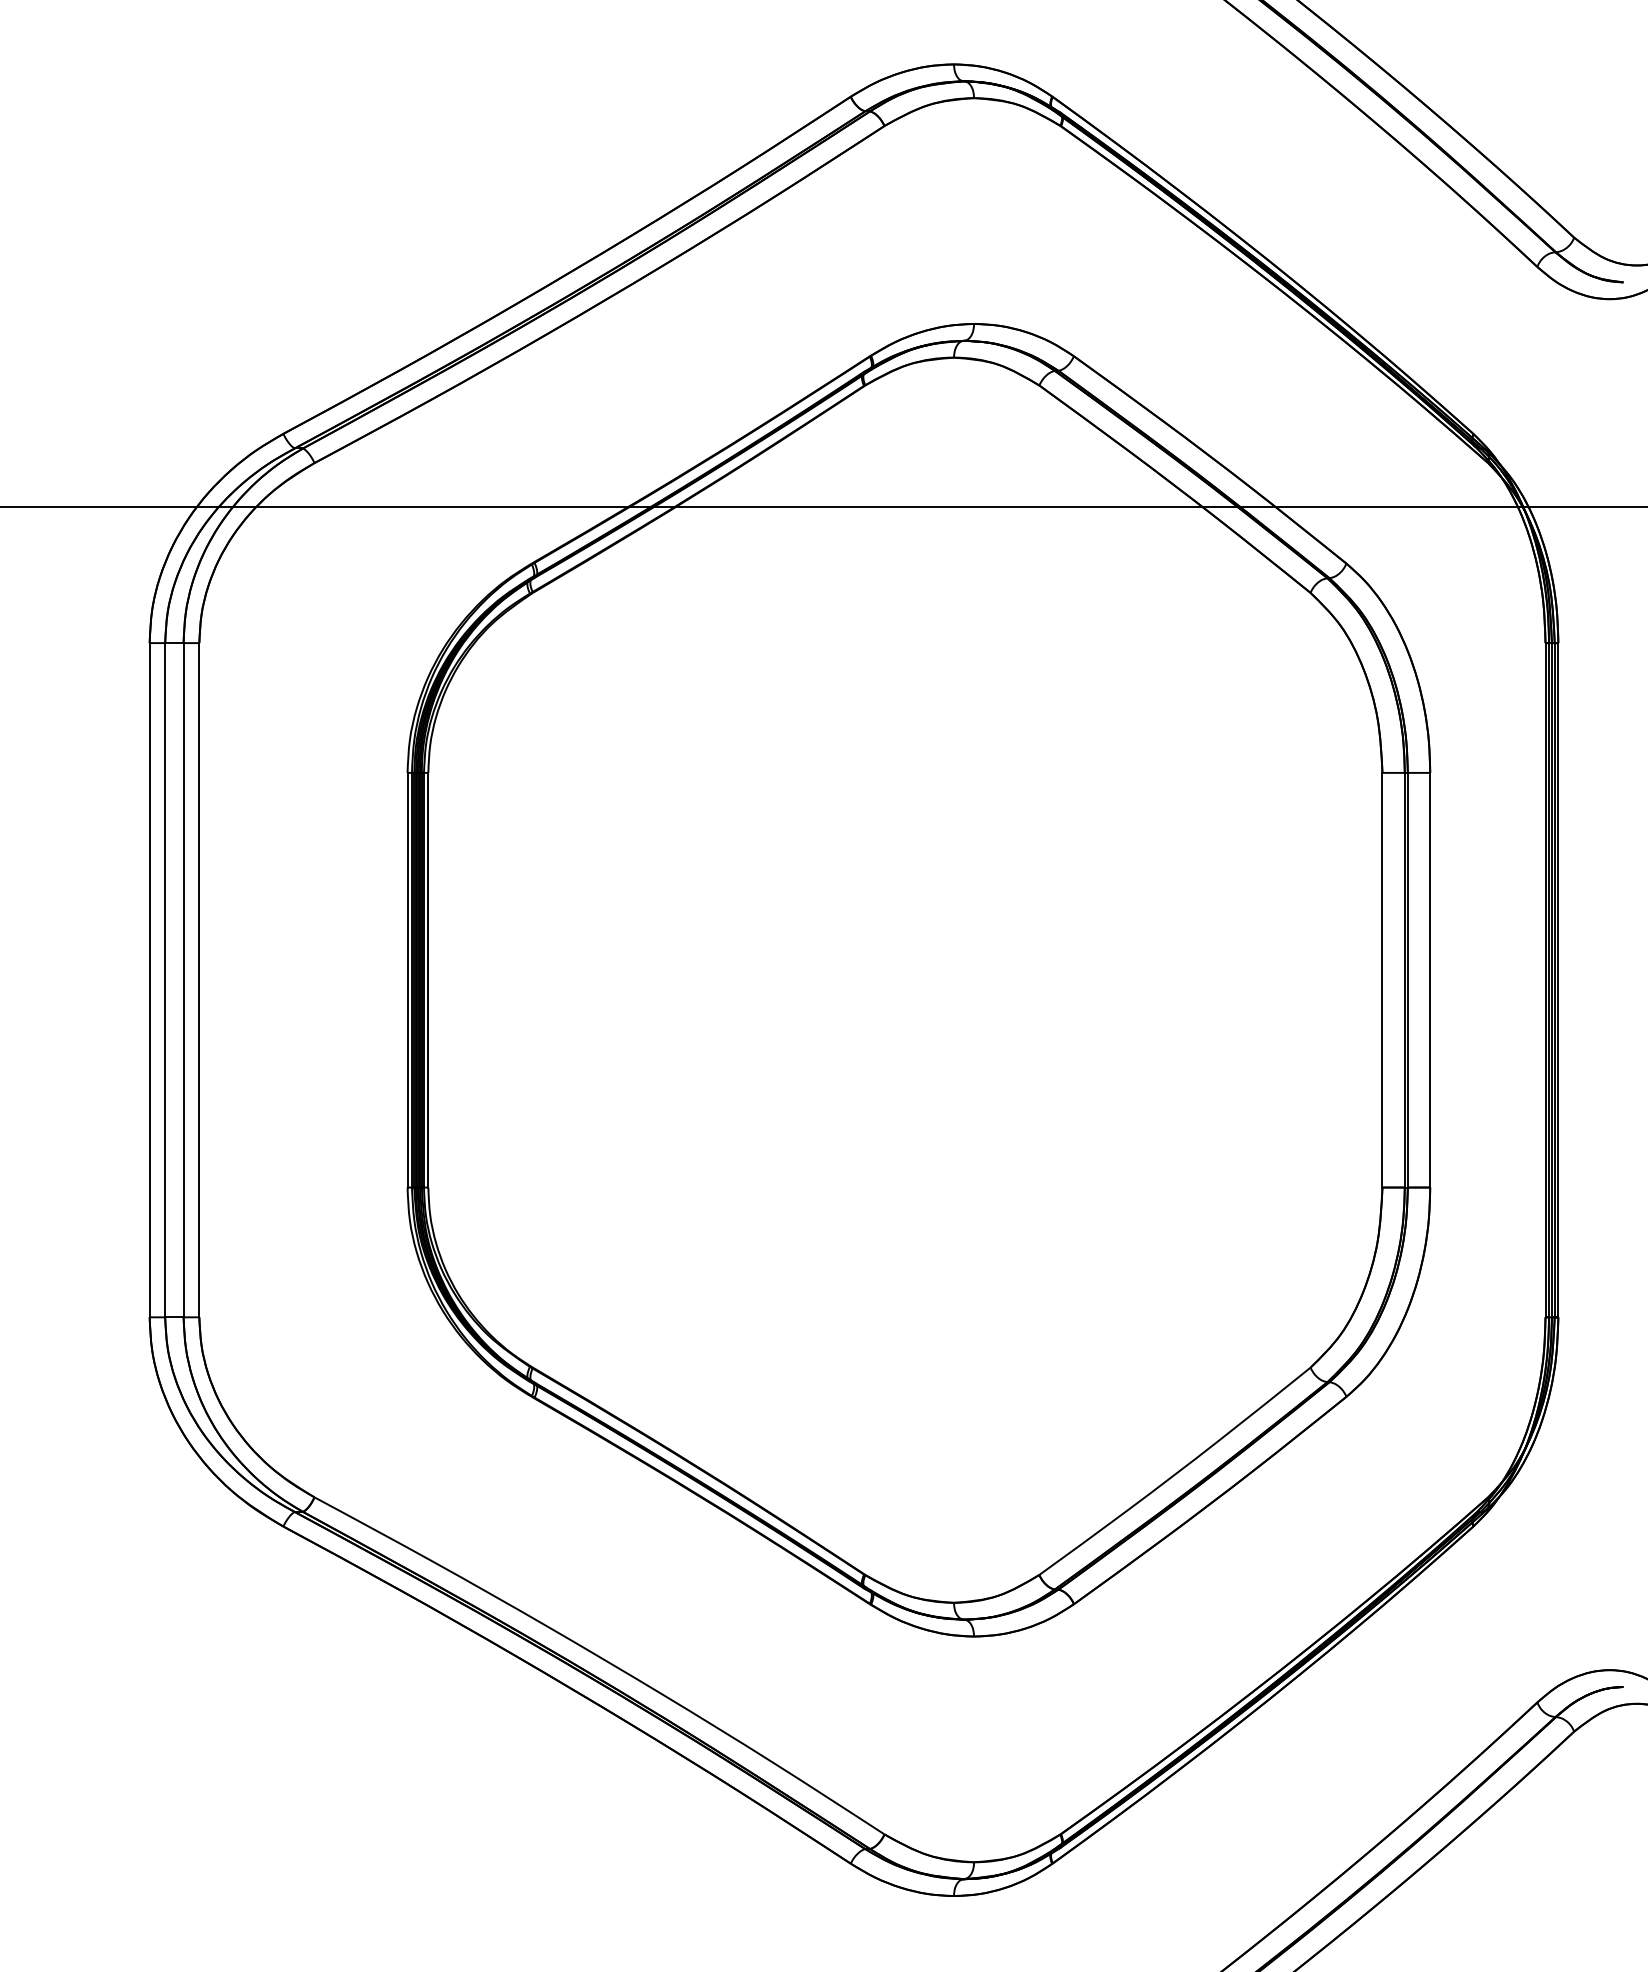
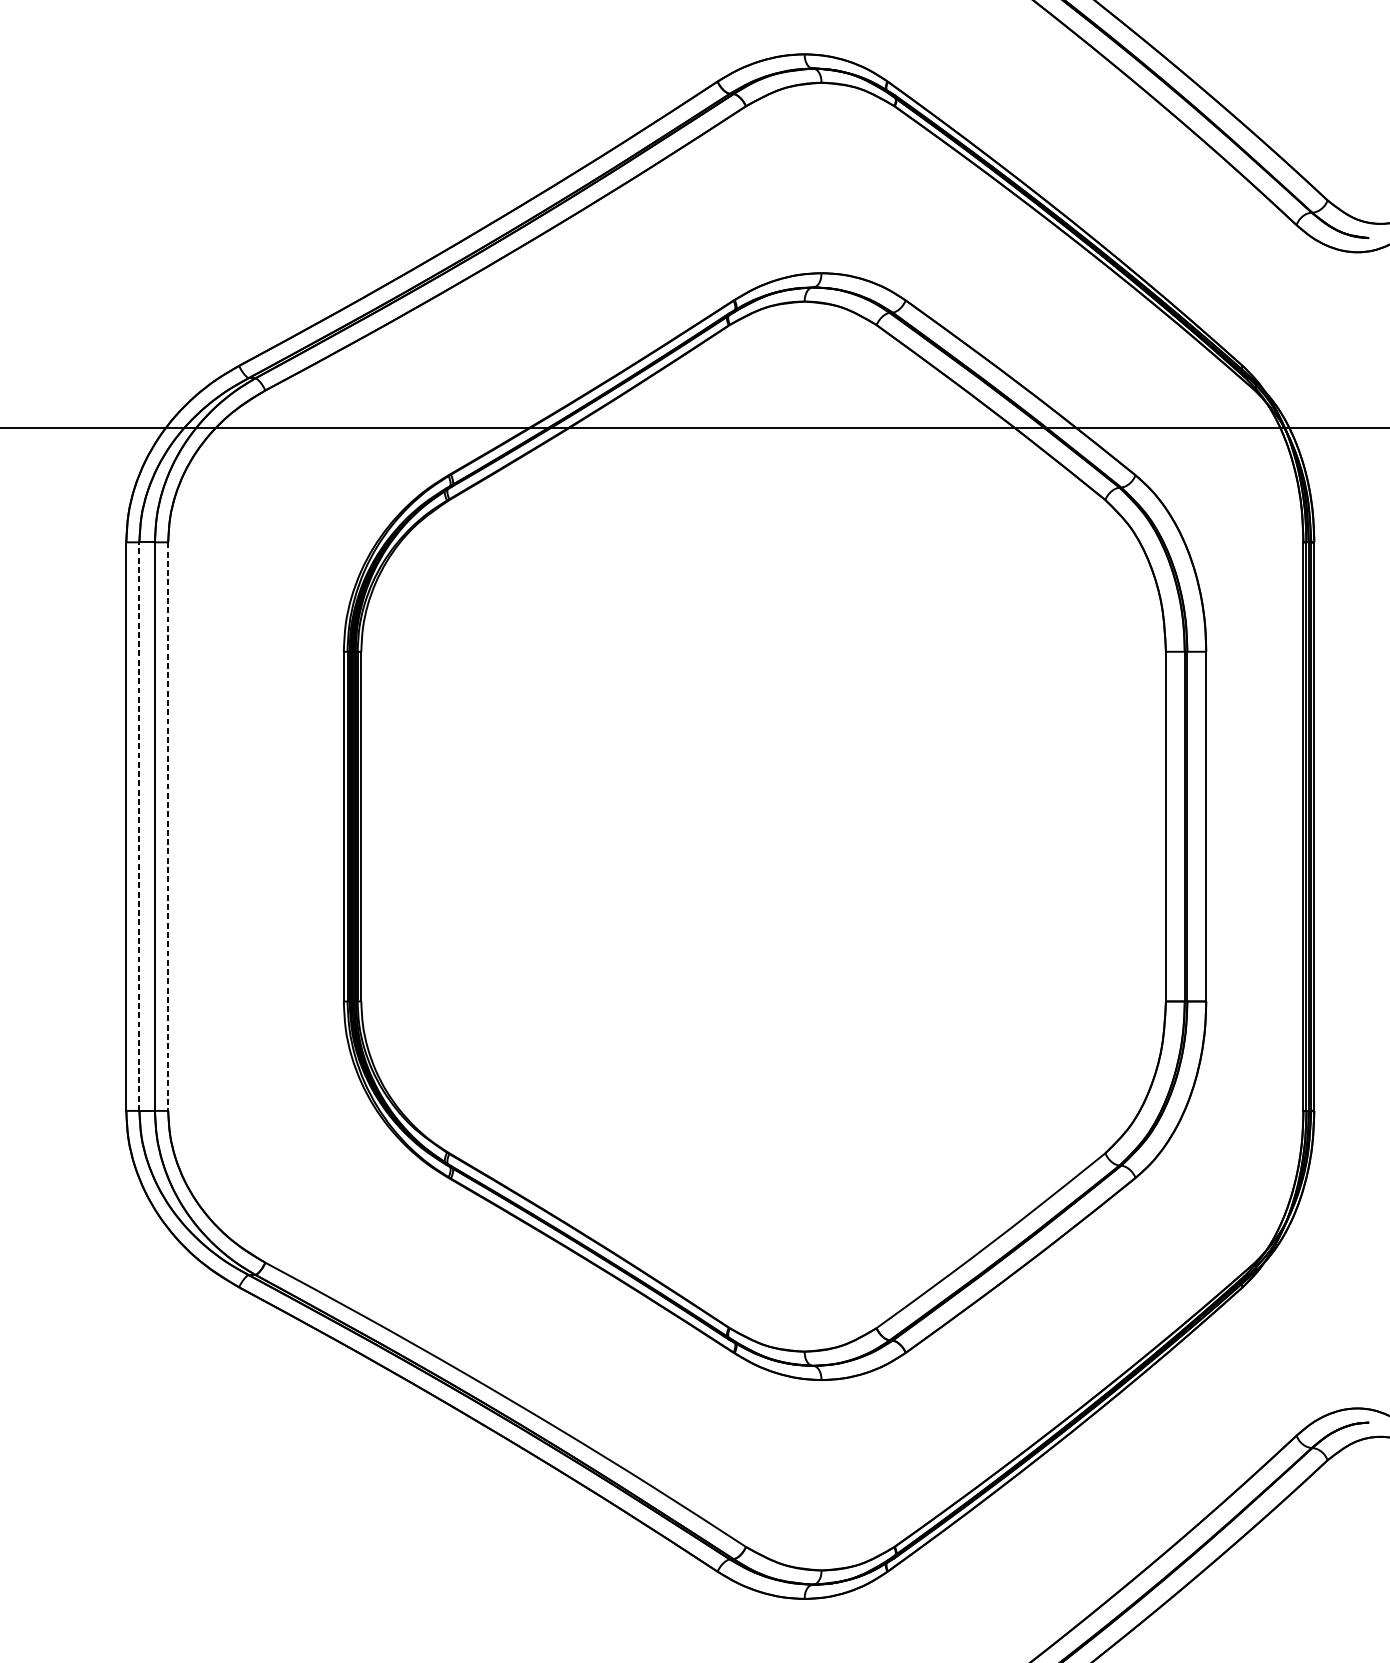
line: (165, 979) -> (139, 826), solid -> dashed
line: (199, 980) -> (168, 826), solid -> dashed

